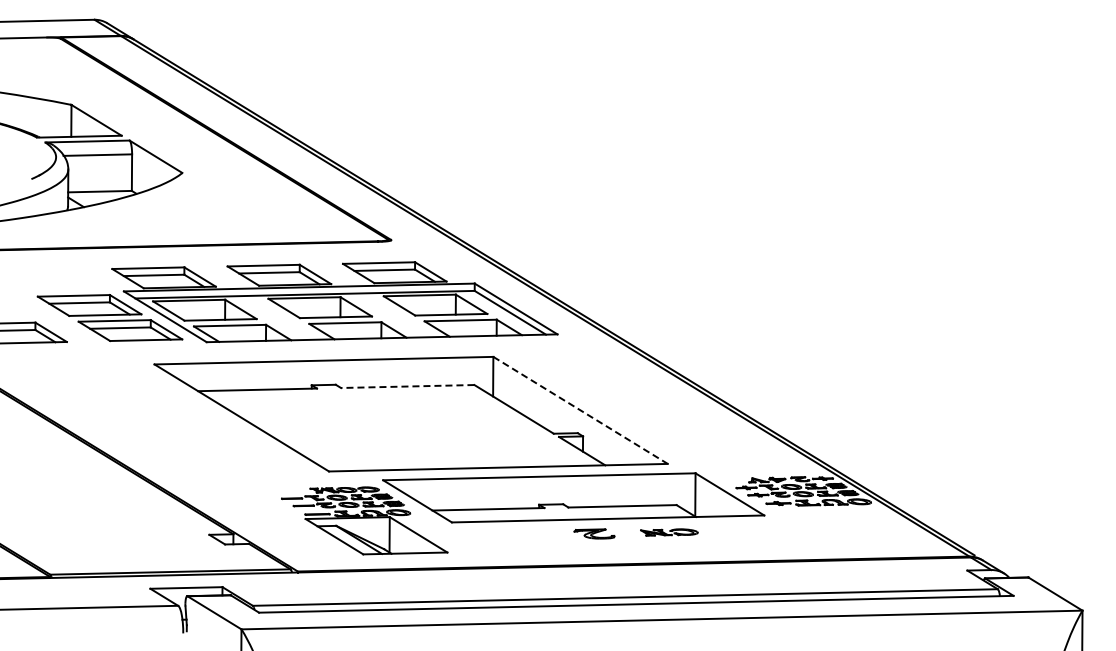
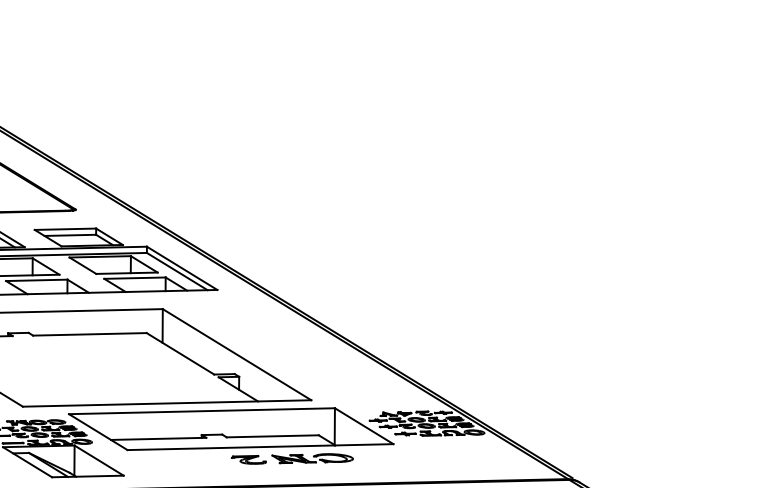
line: (407, 386) -> (89, 334), dashed -> solid
line: (581, 410) -> (237, 354), dashed -> solid
part: (669, 532) -> (312, 458), size x1.67

